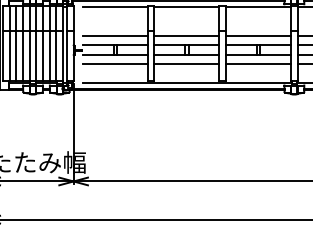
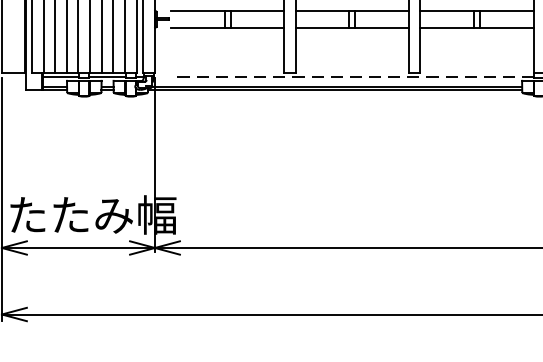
line: (114, 64) -> (226, 44), removed
line: (186, 64) -> (351, 44), removed
line: (258, 64) -> (476, 44), removed
line: (186, 83) -> (351, 77), solid -> dashed

